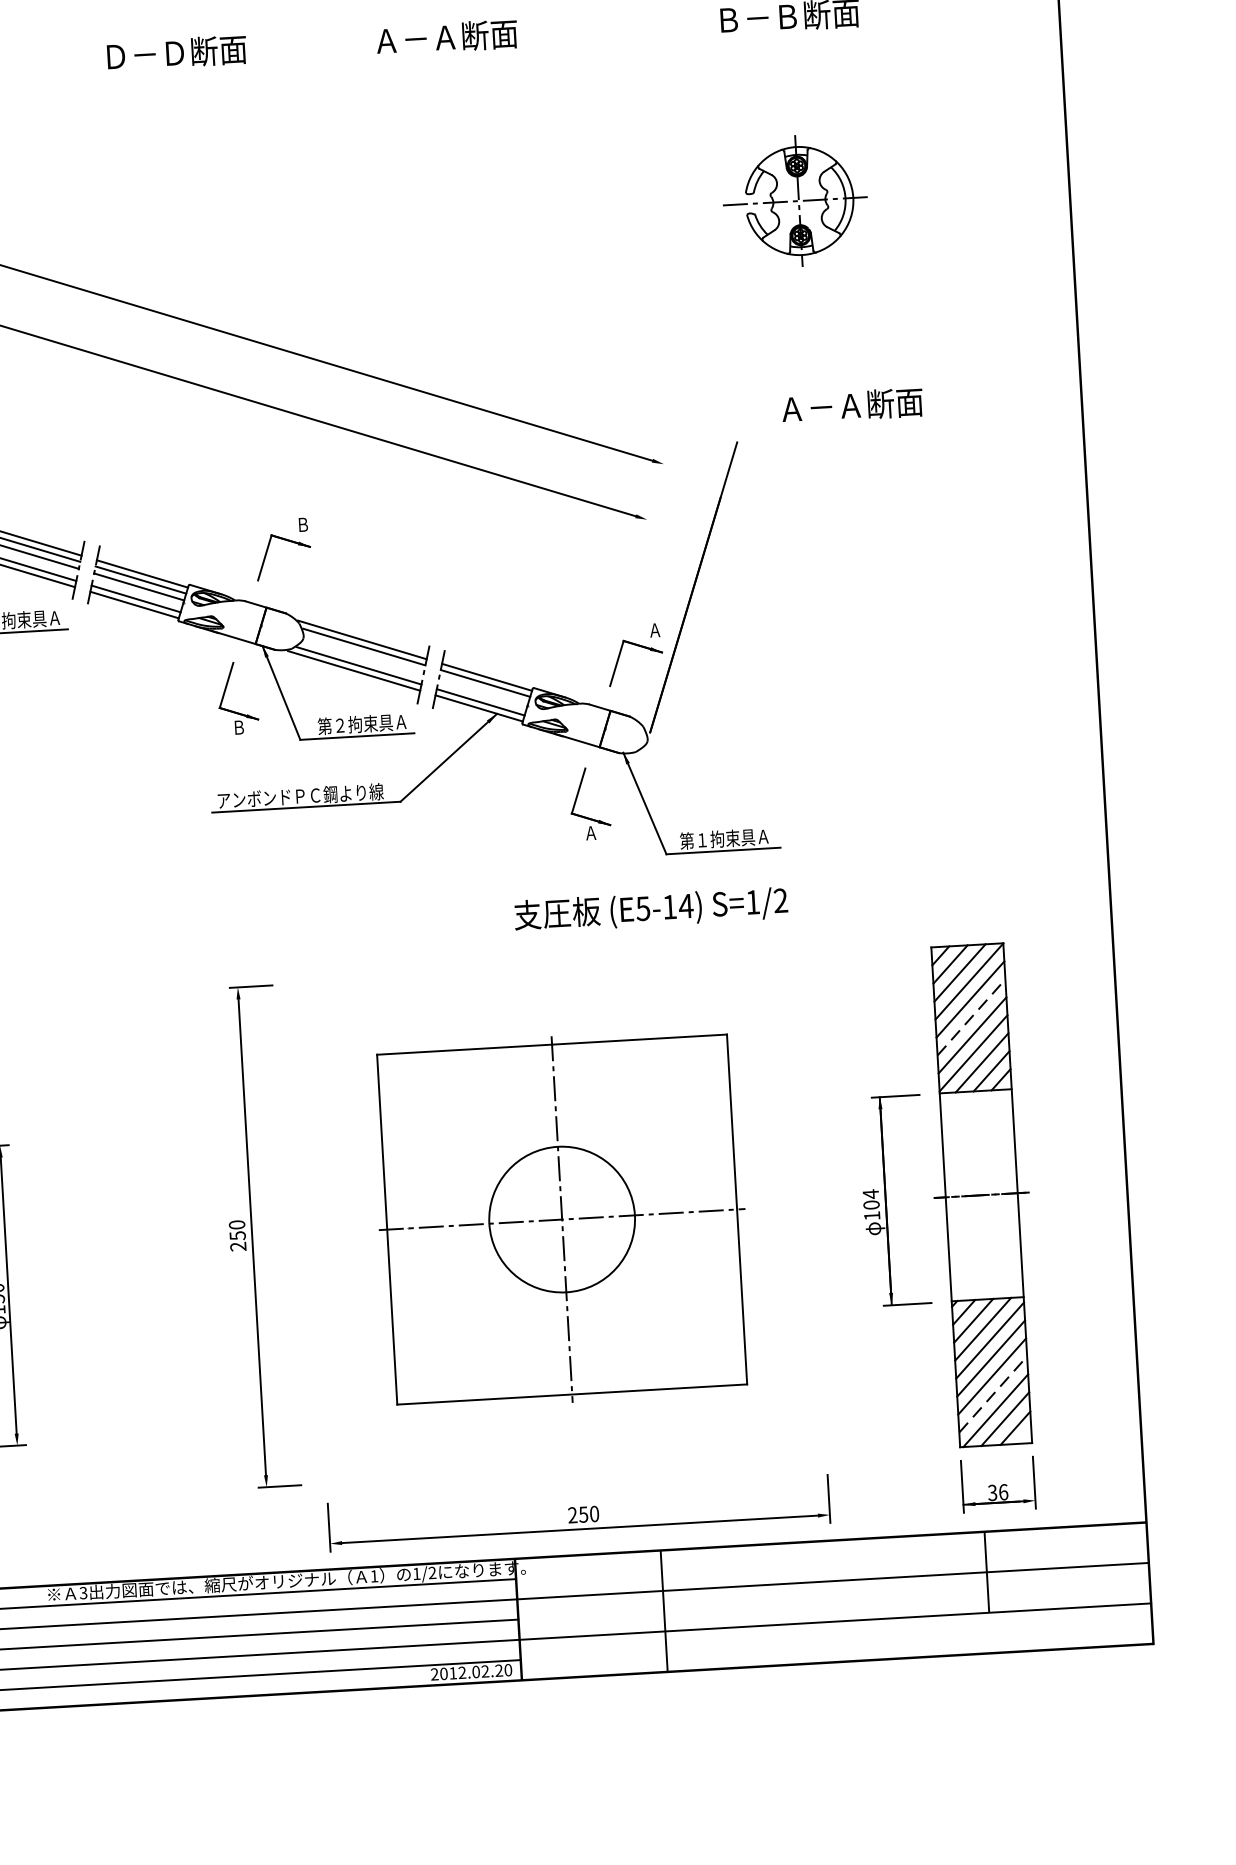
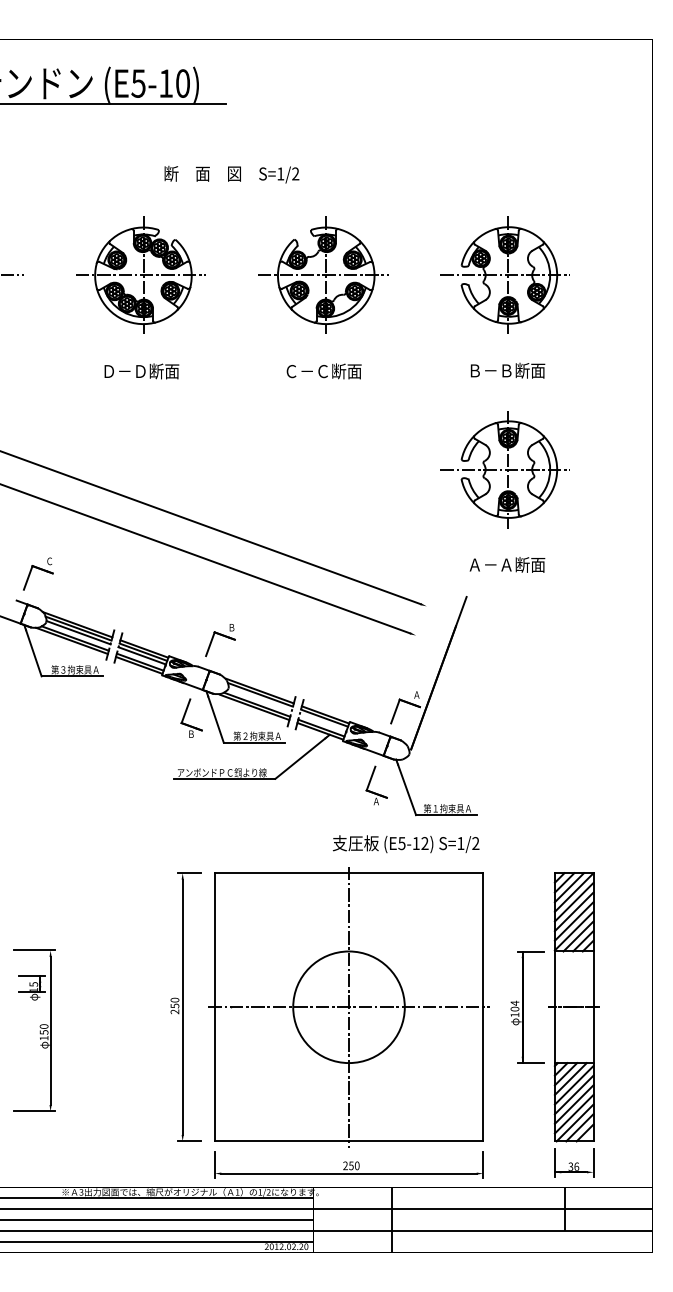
text: (416, 39) -> (307, 371), Ａ－Ａ断面 -> Ｃ－Ｃ断面
text: (176, 53) -> (141, 371), moved
part: (794, 200) -> (504, 469), size x1.67
text: (852, 404) -> (507, 564), moved
text: (685, 906) -> (424, 843), (E5-14) -> (E5-12)
line: (971, 1016) -> (574, 911), dashed -> solid
part: (561, 1219) -> (348, 1007), size x1.43
line: (993, 1393) -> (574, 1113), dashed -> solid

